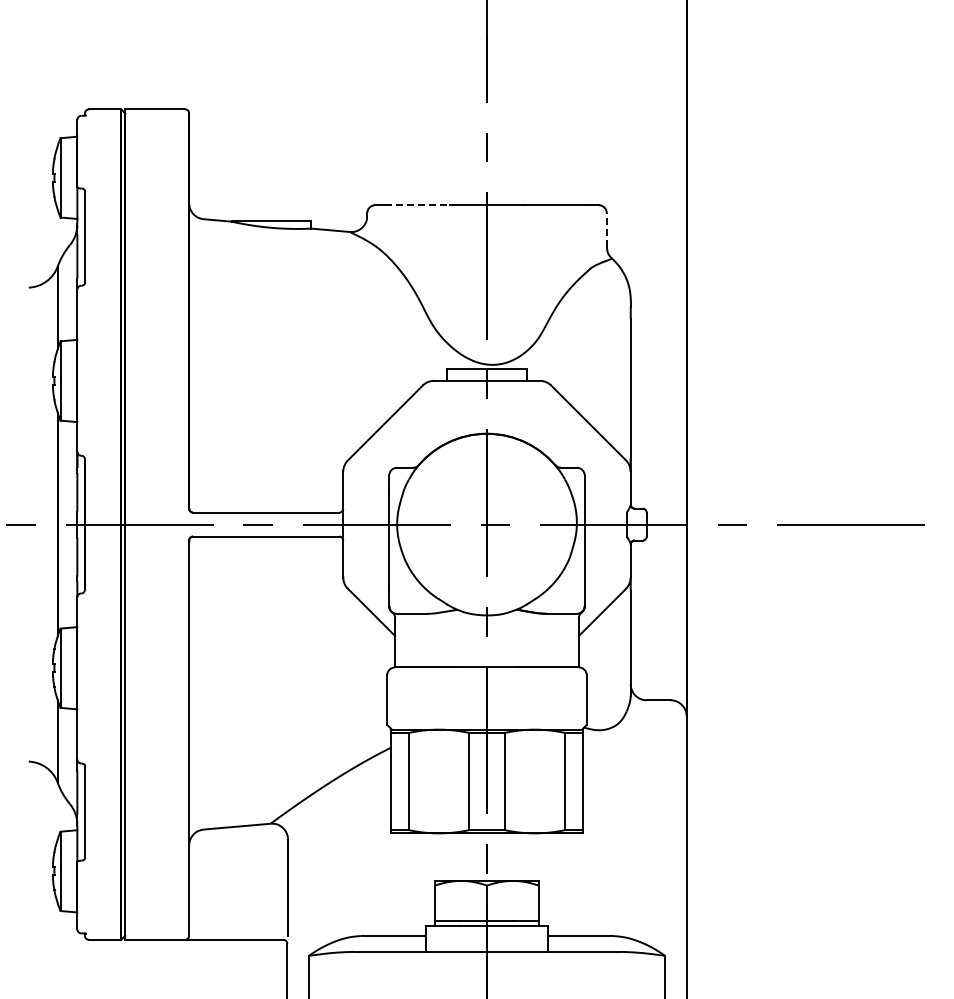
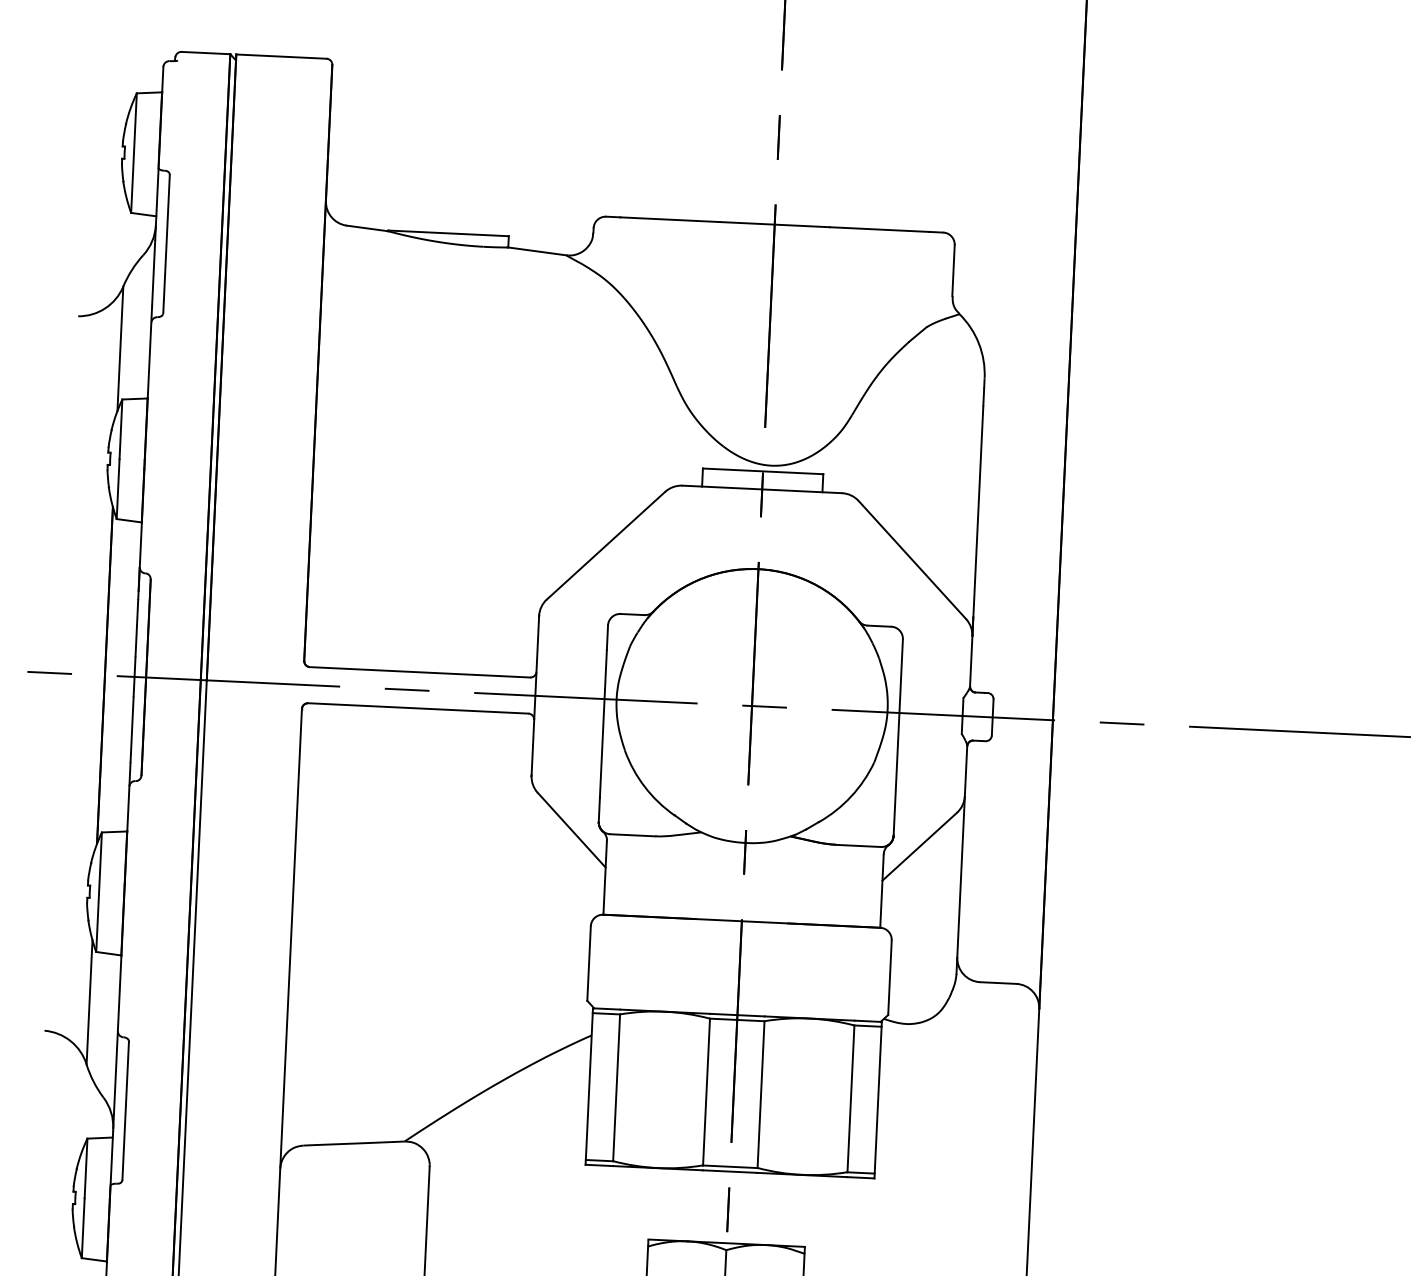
line: (417, 205) -> (669, 220), dashed -> solid
line: (606, 230) -> (953, 271), dashed -> solid

